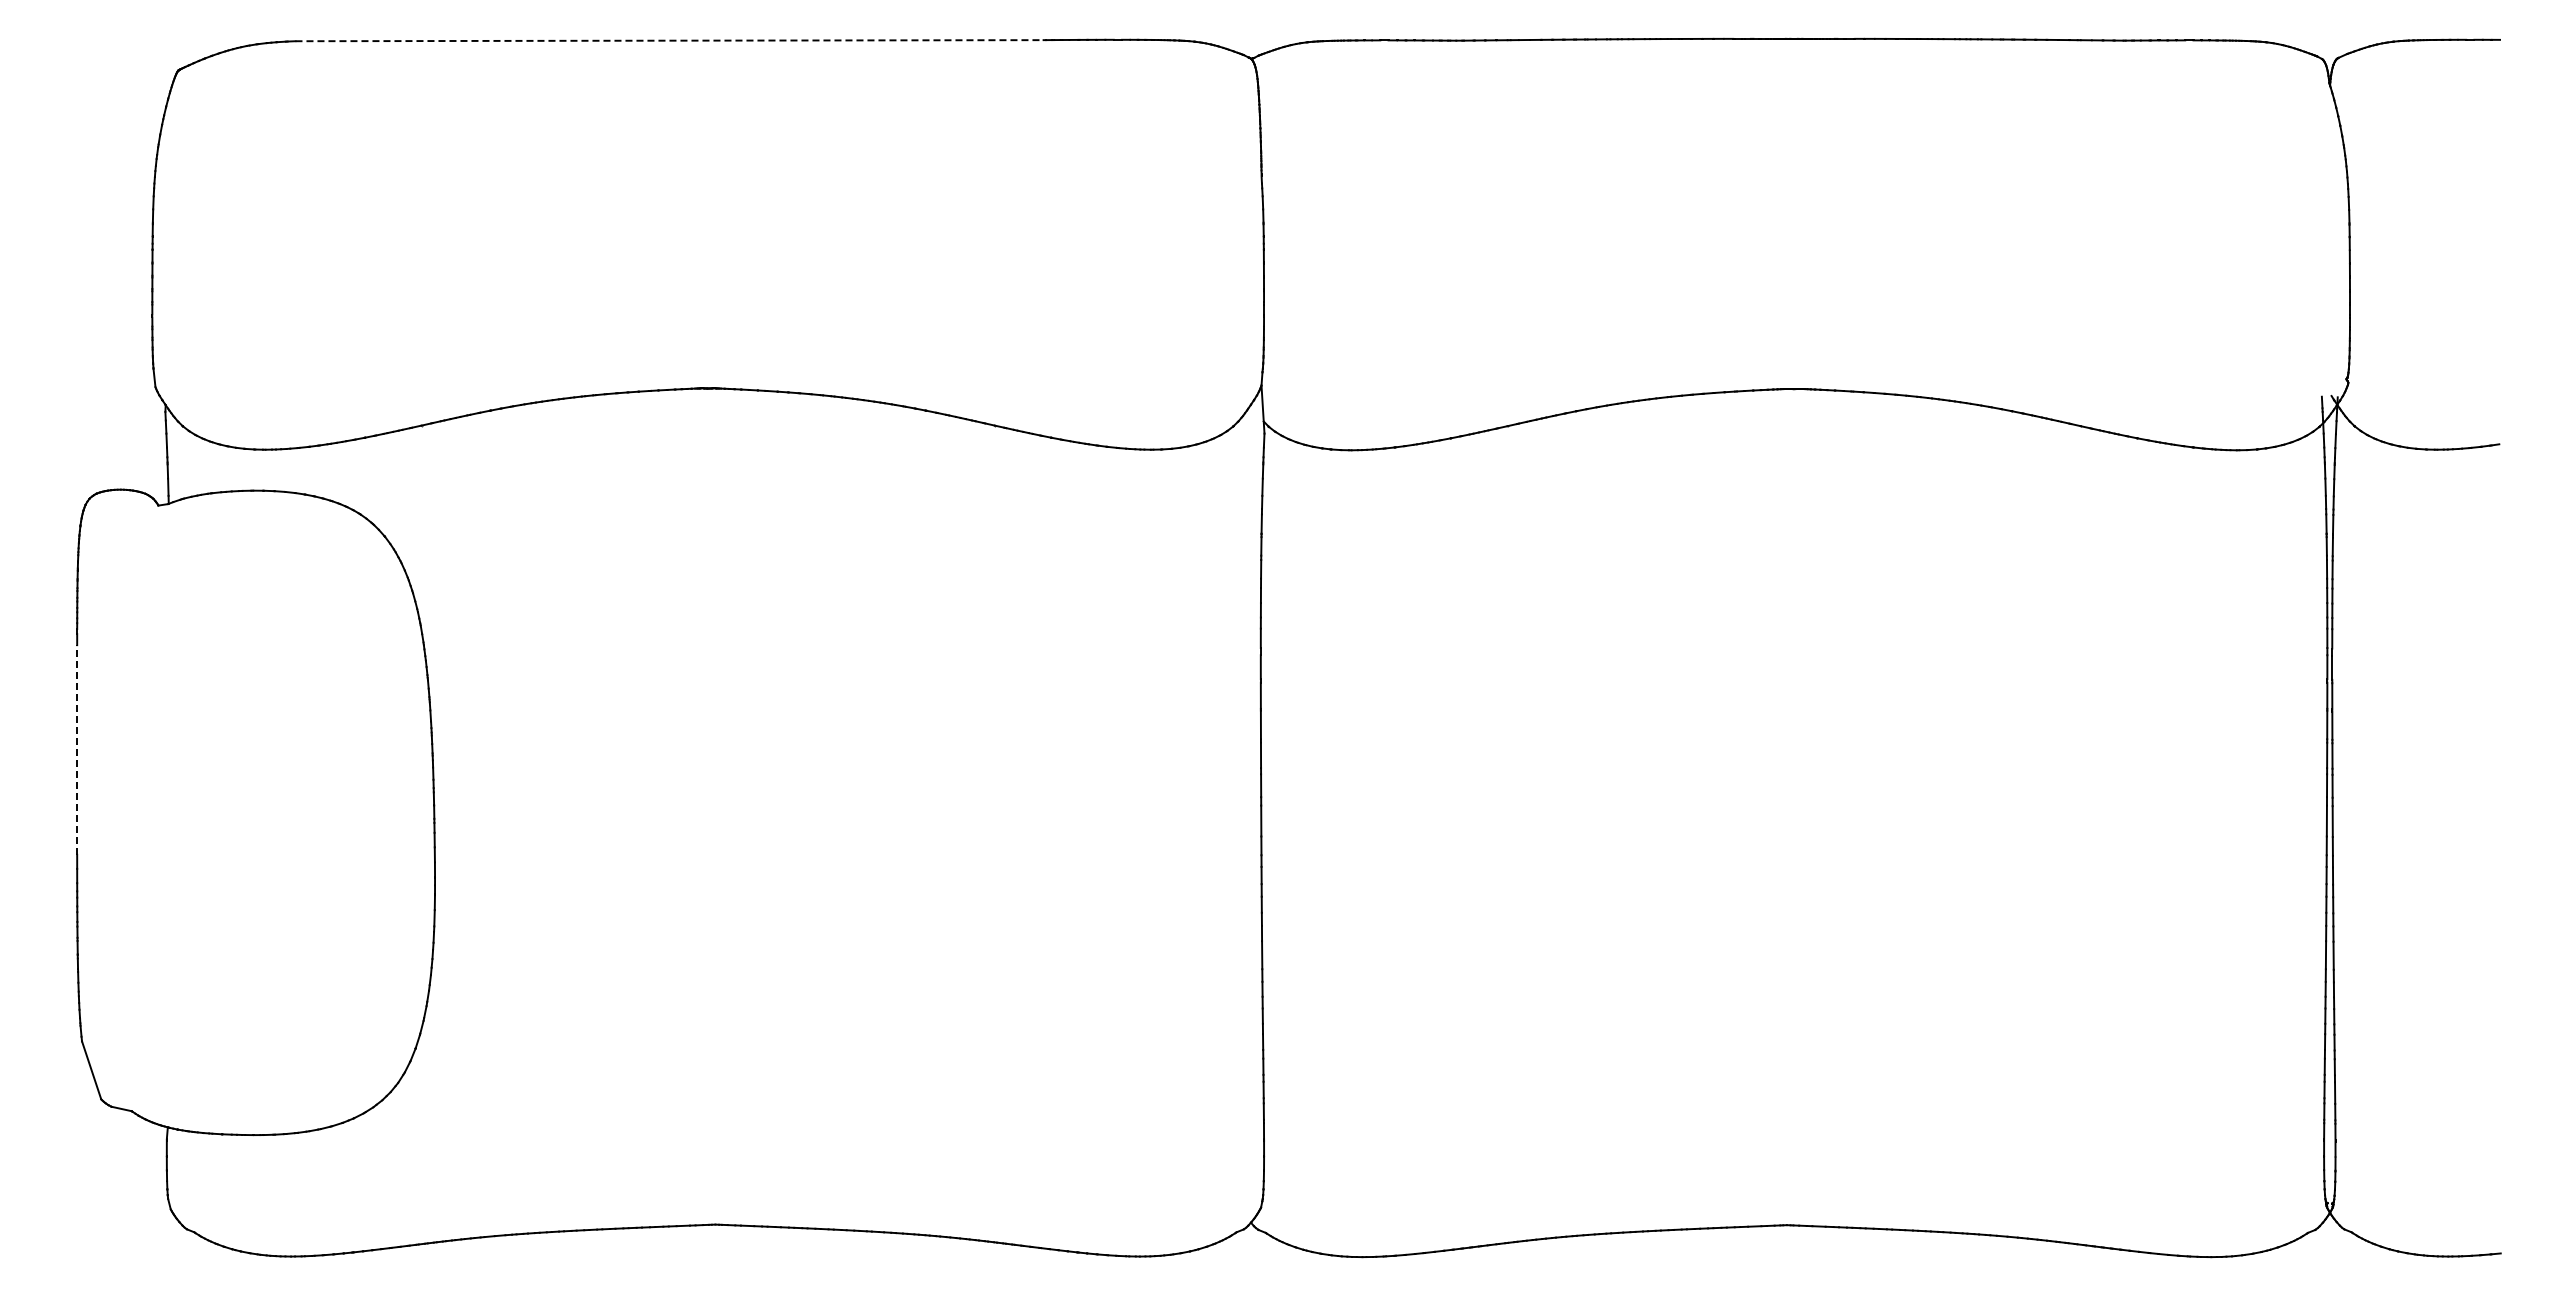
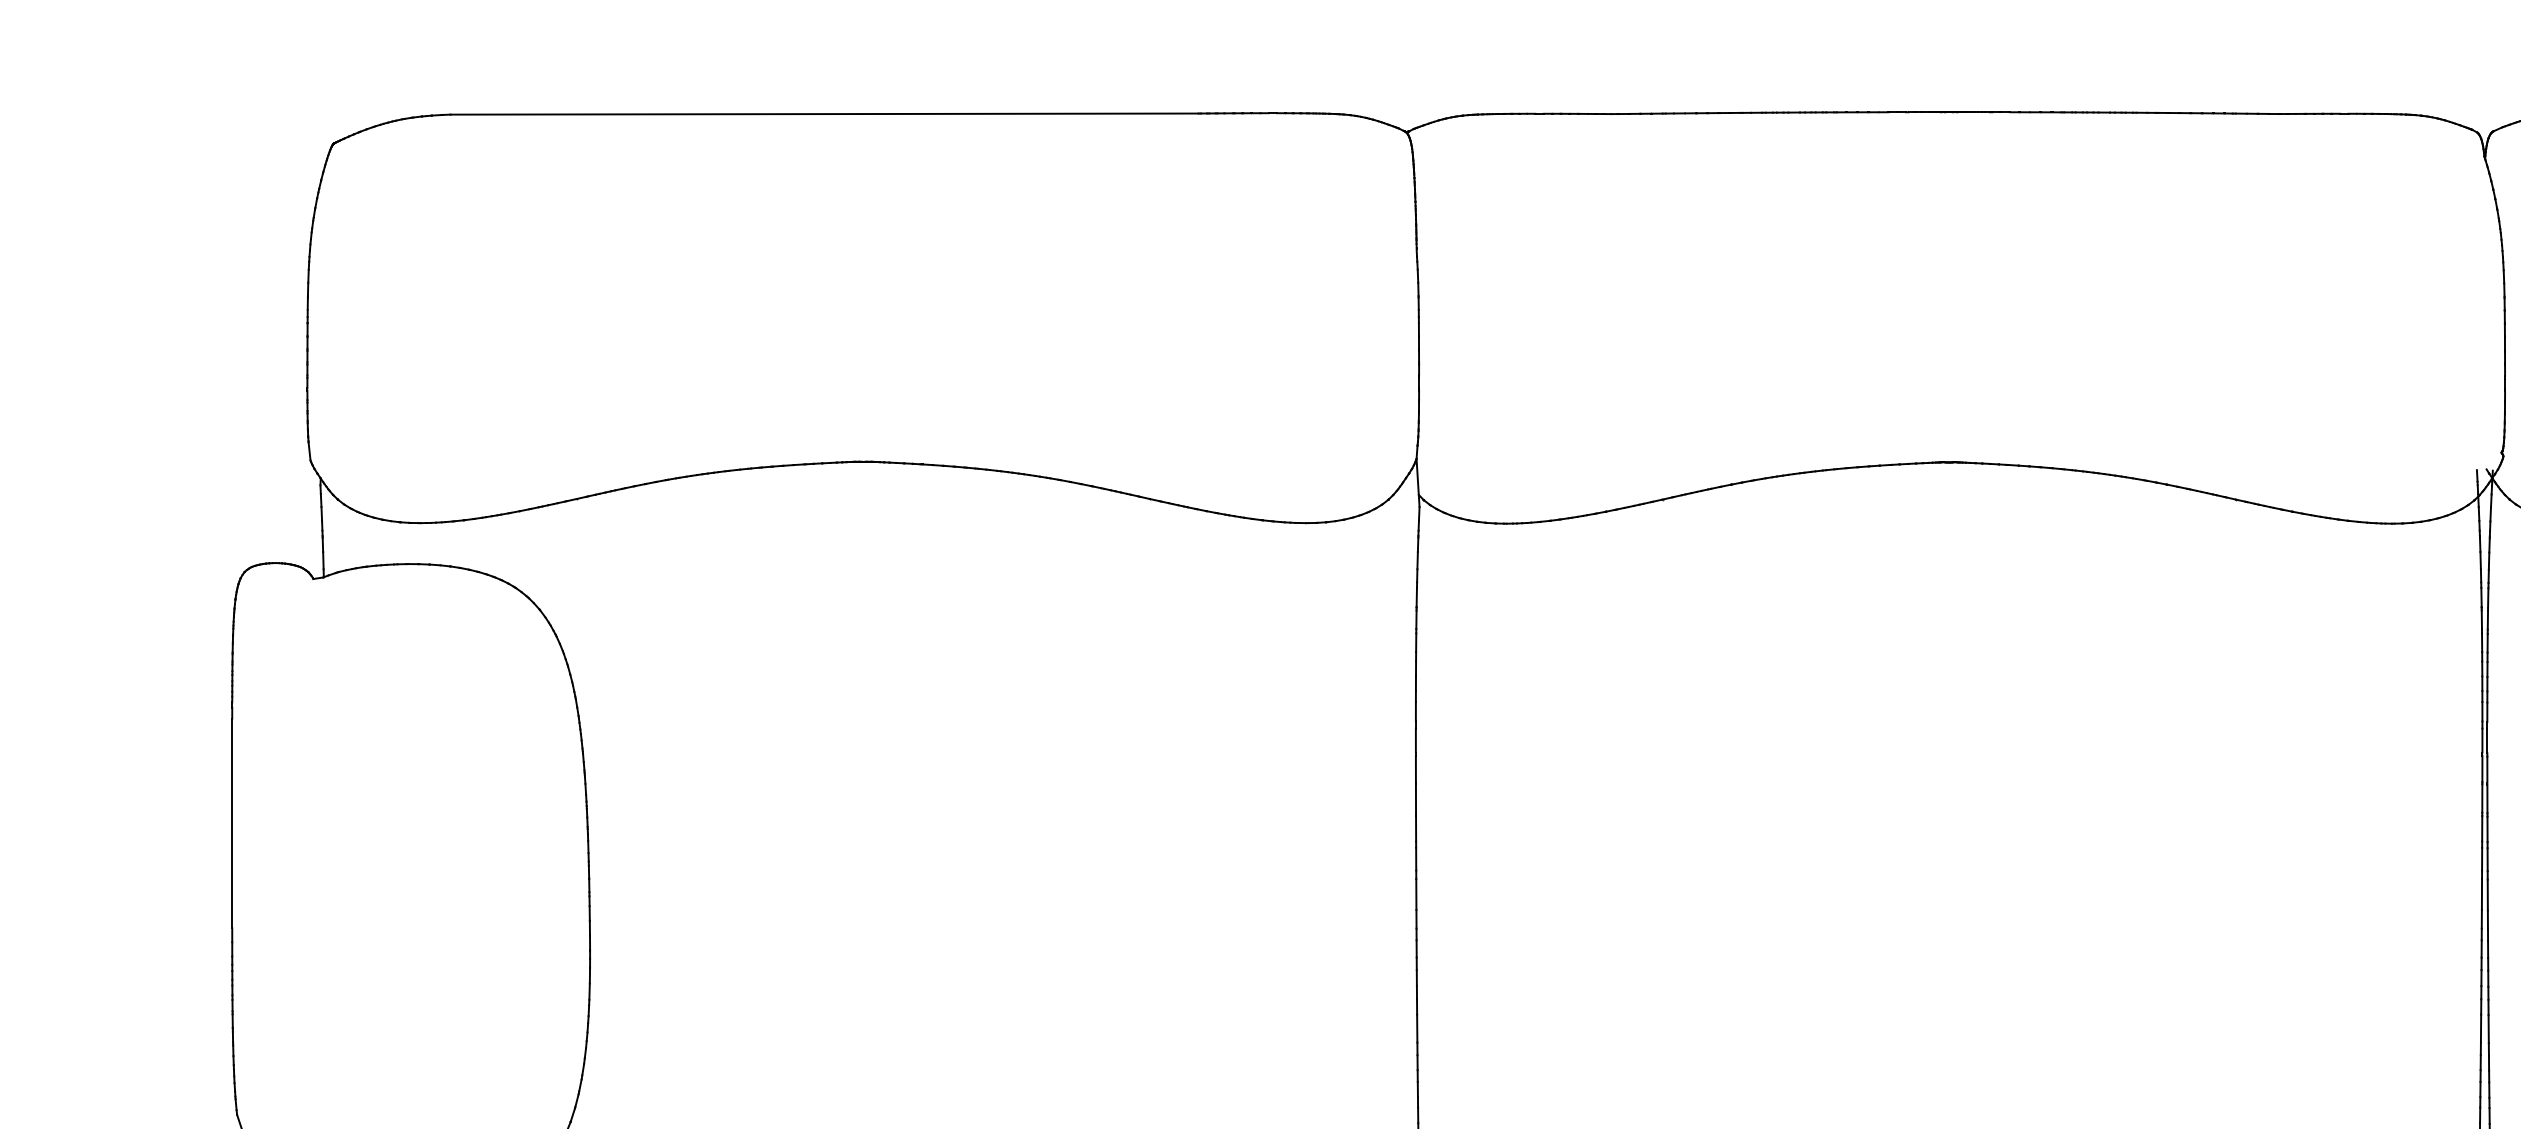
line: (670, 40) -> (825, 113), dashed -> solid
line: (77, 749) -> (232, 822), dashed -> solid

